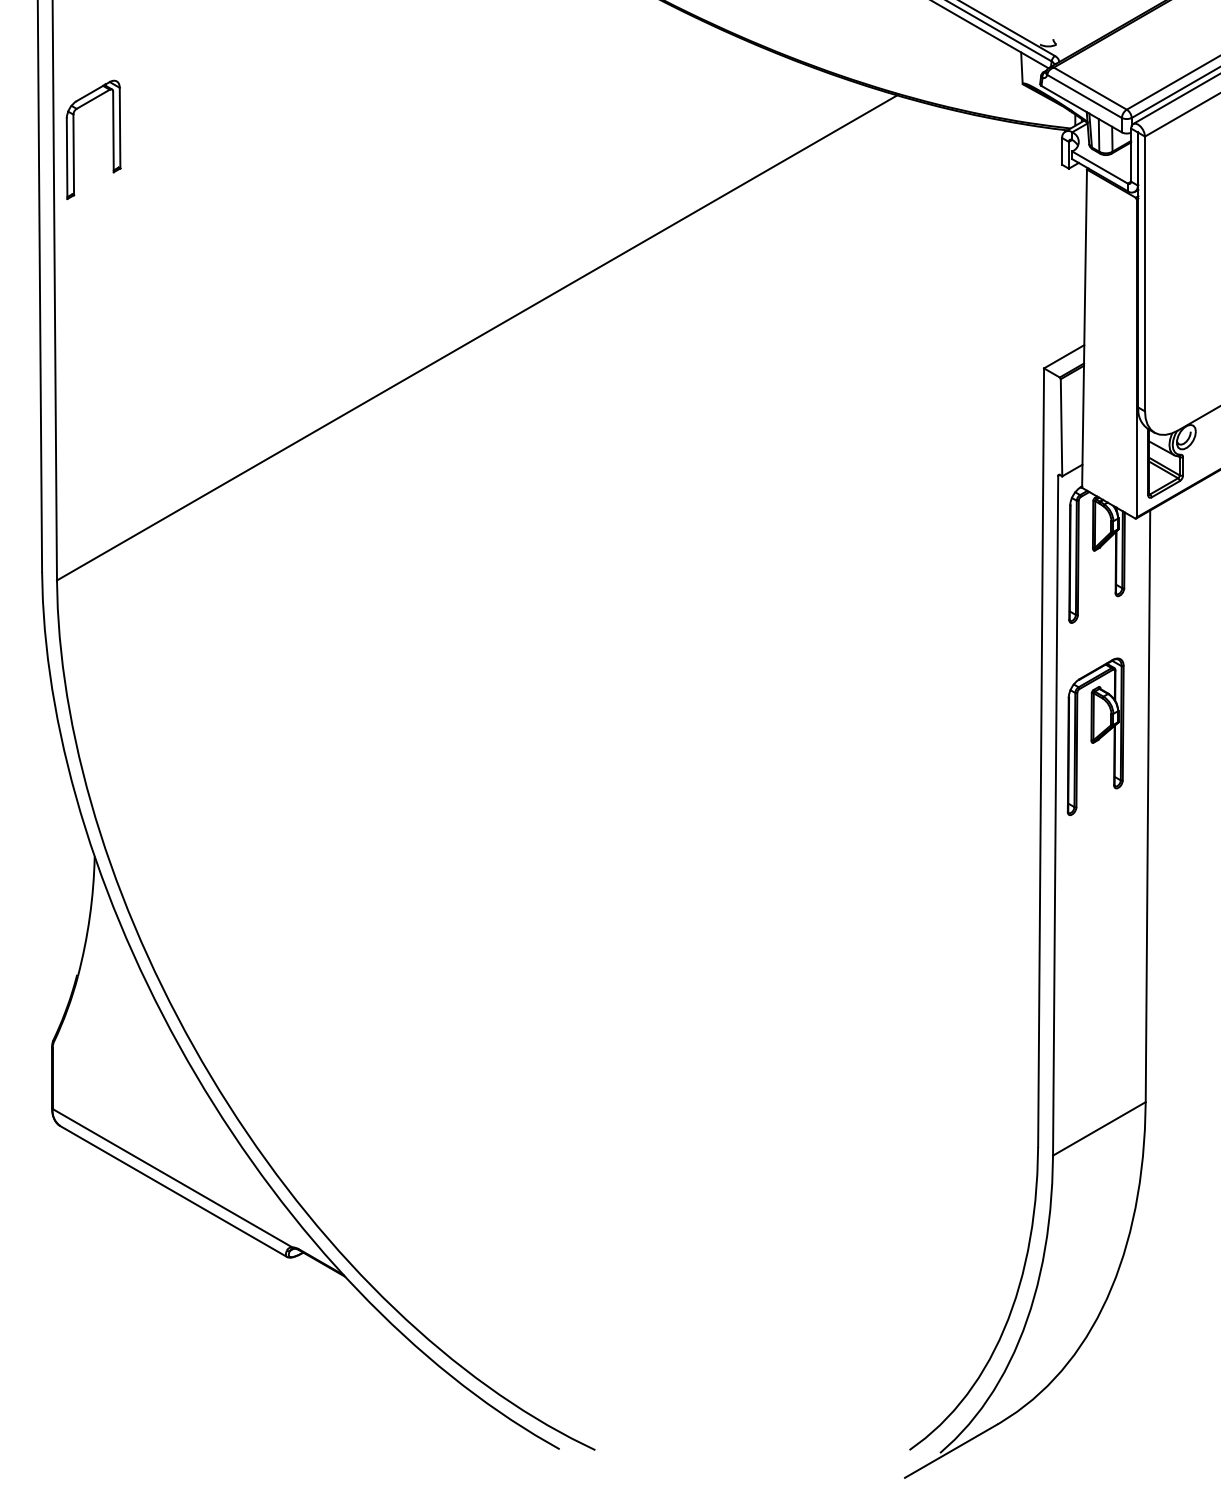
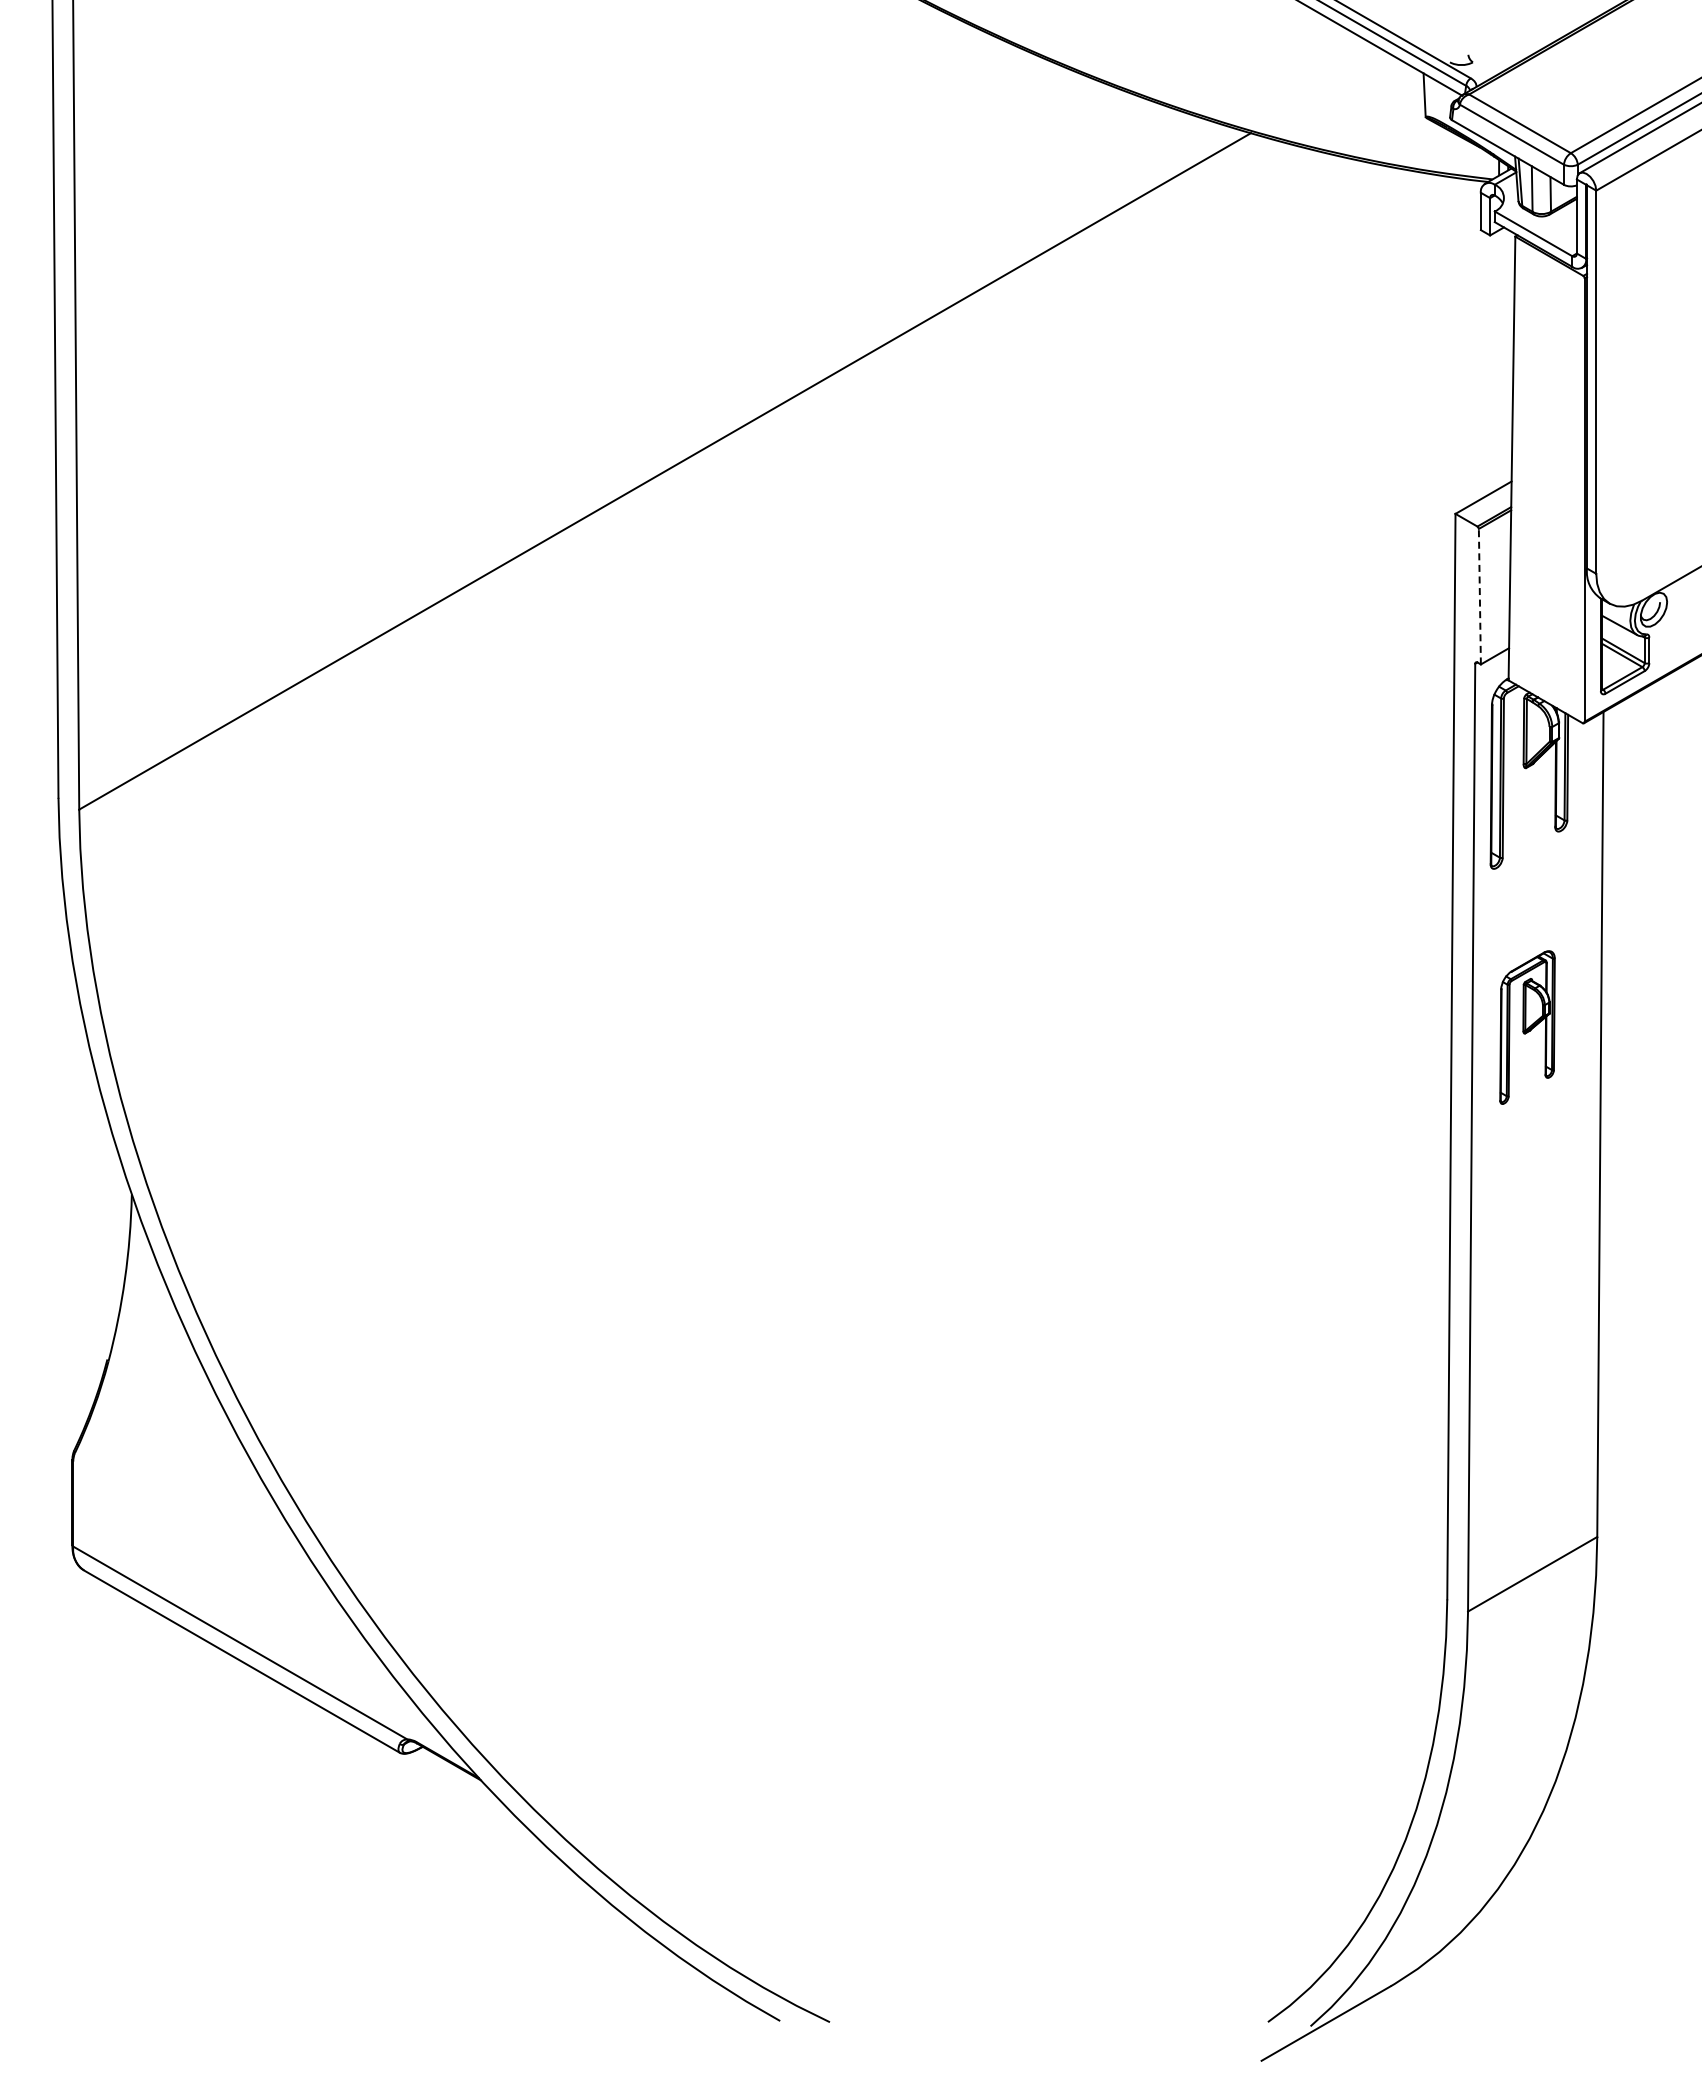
part: (74, 139) -> (103, 194), removed
line: (1061, 427) -> (1479, 596), solid -> dashed
part: (1095, 736) -> (1527, 1027), size x0.7

